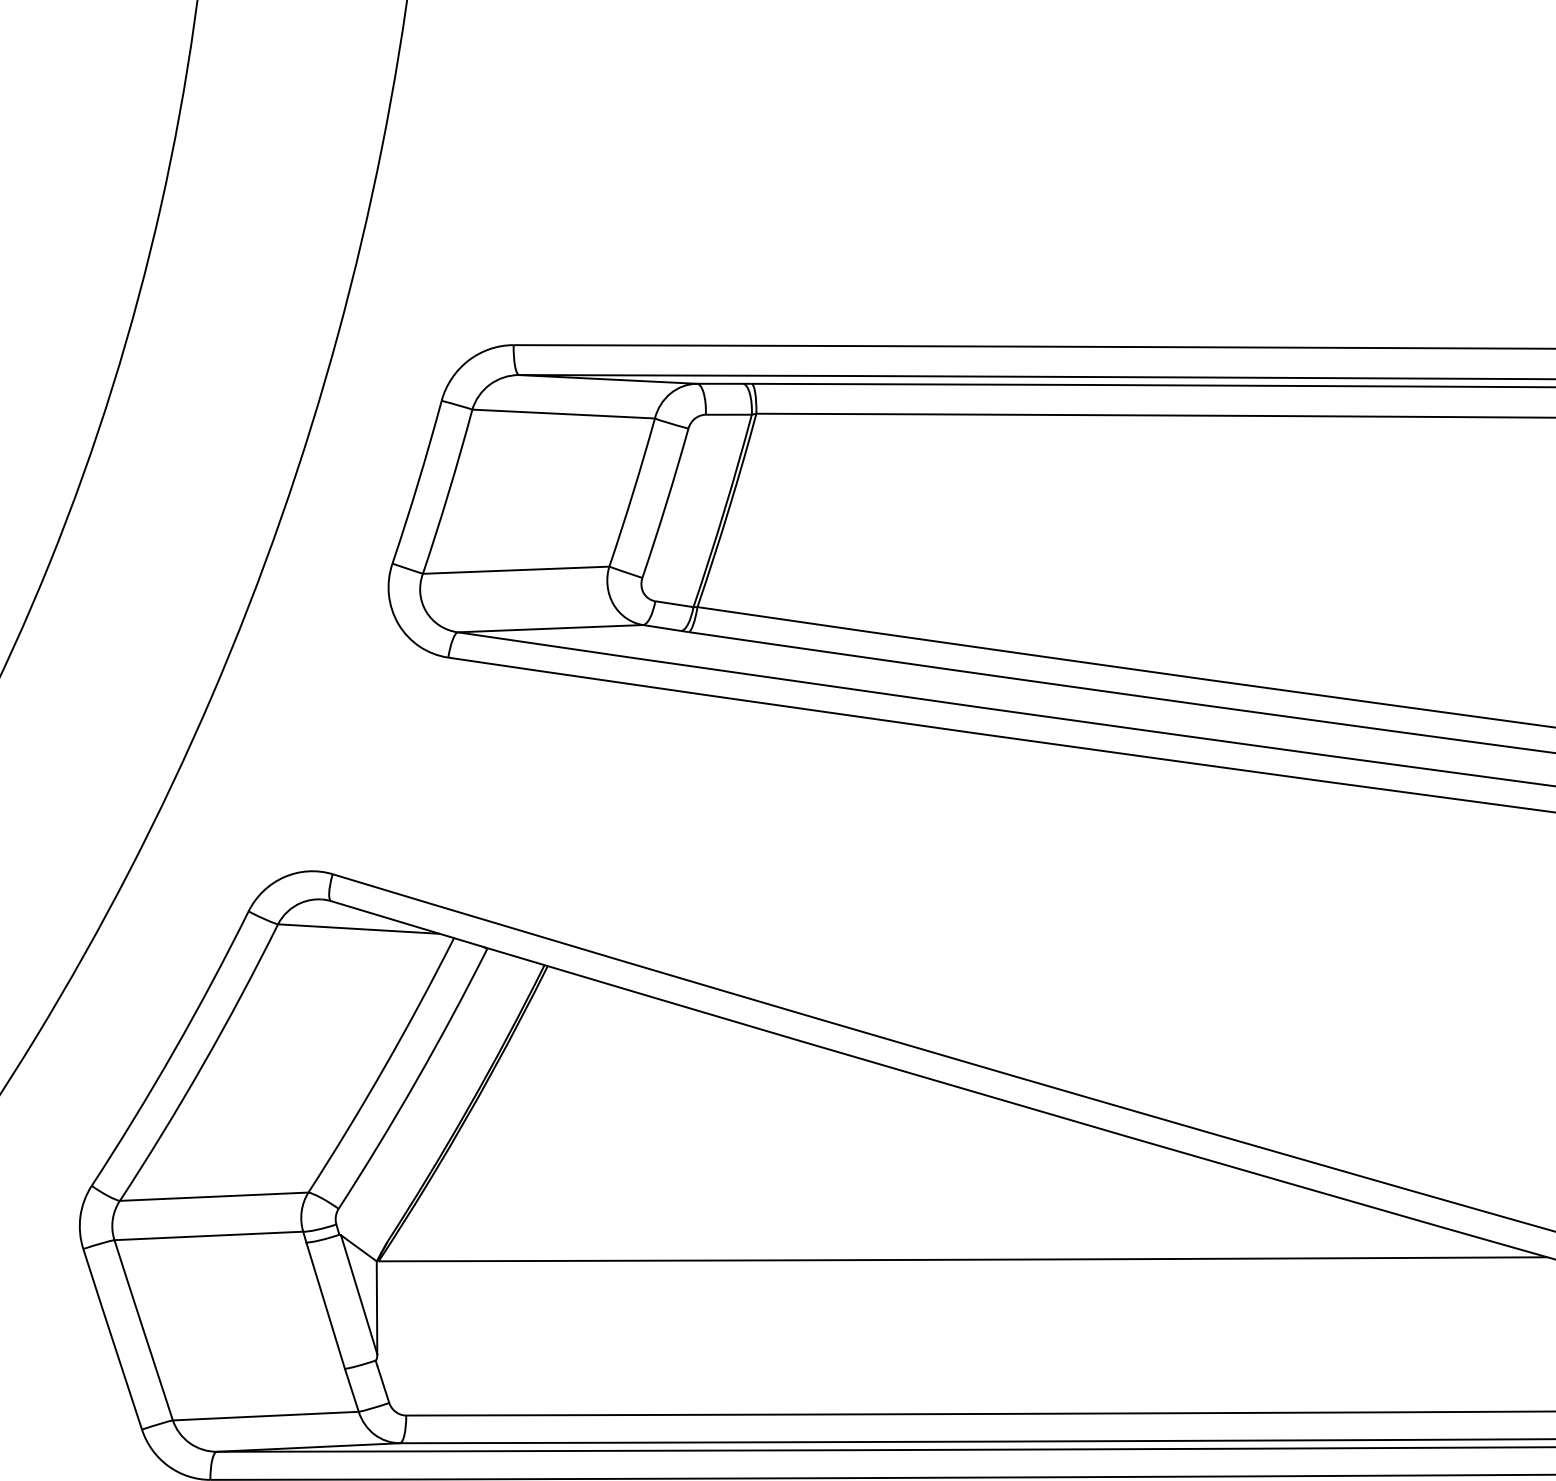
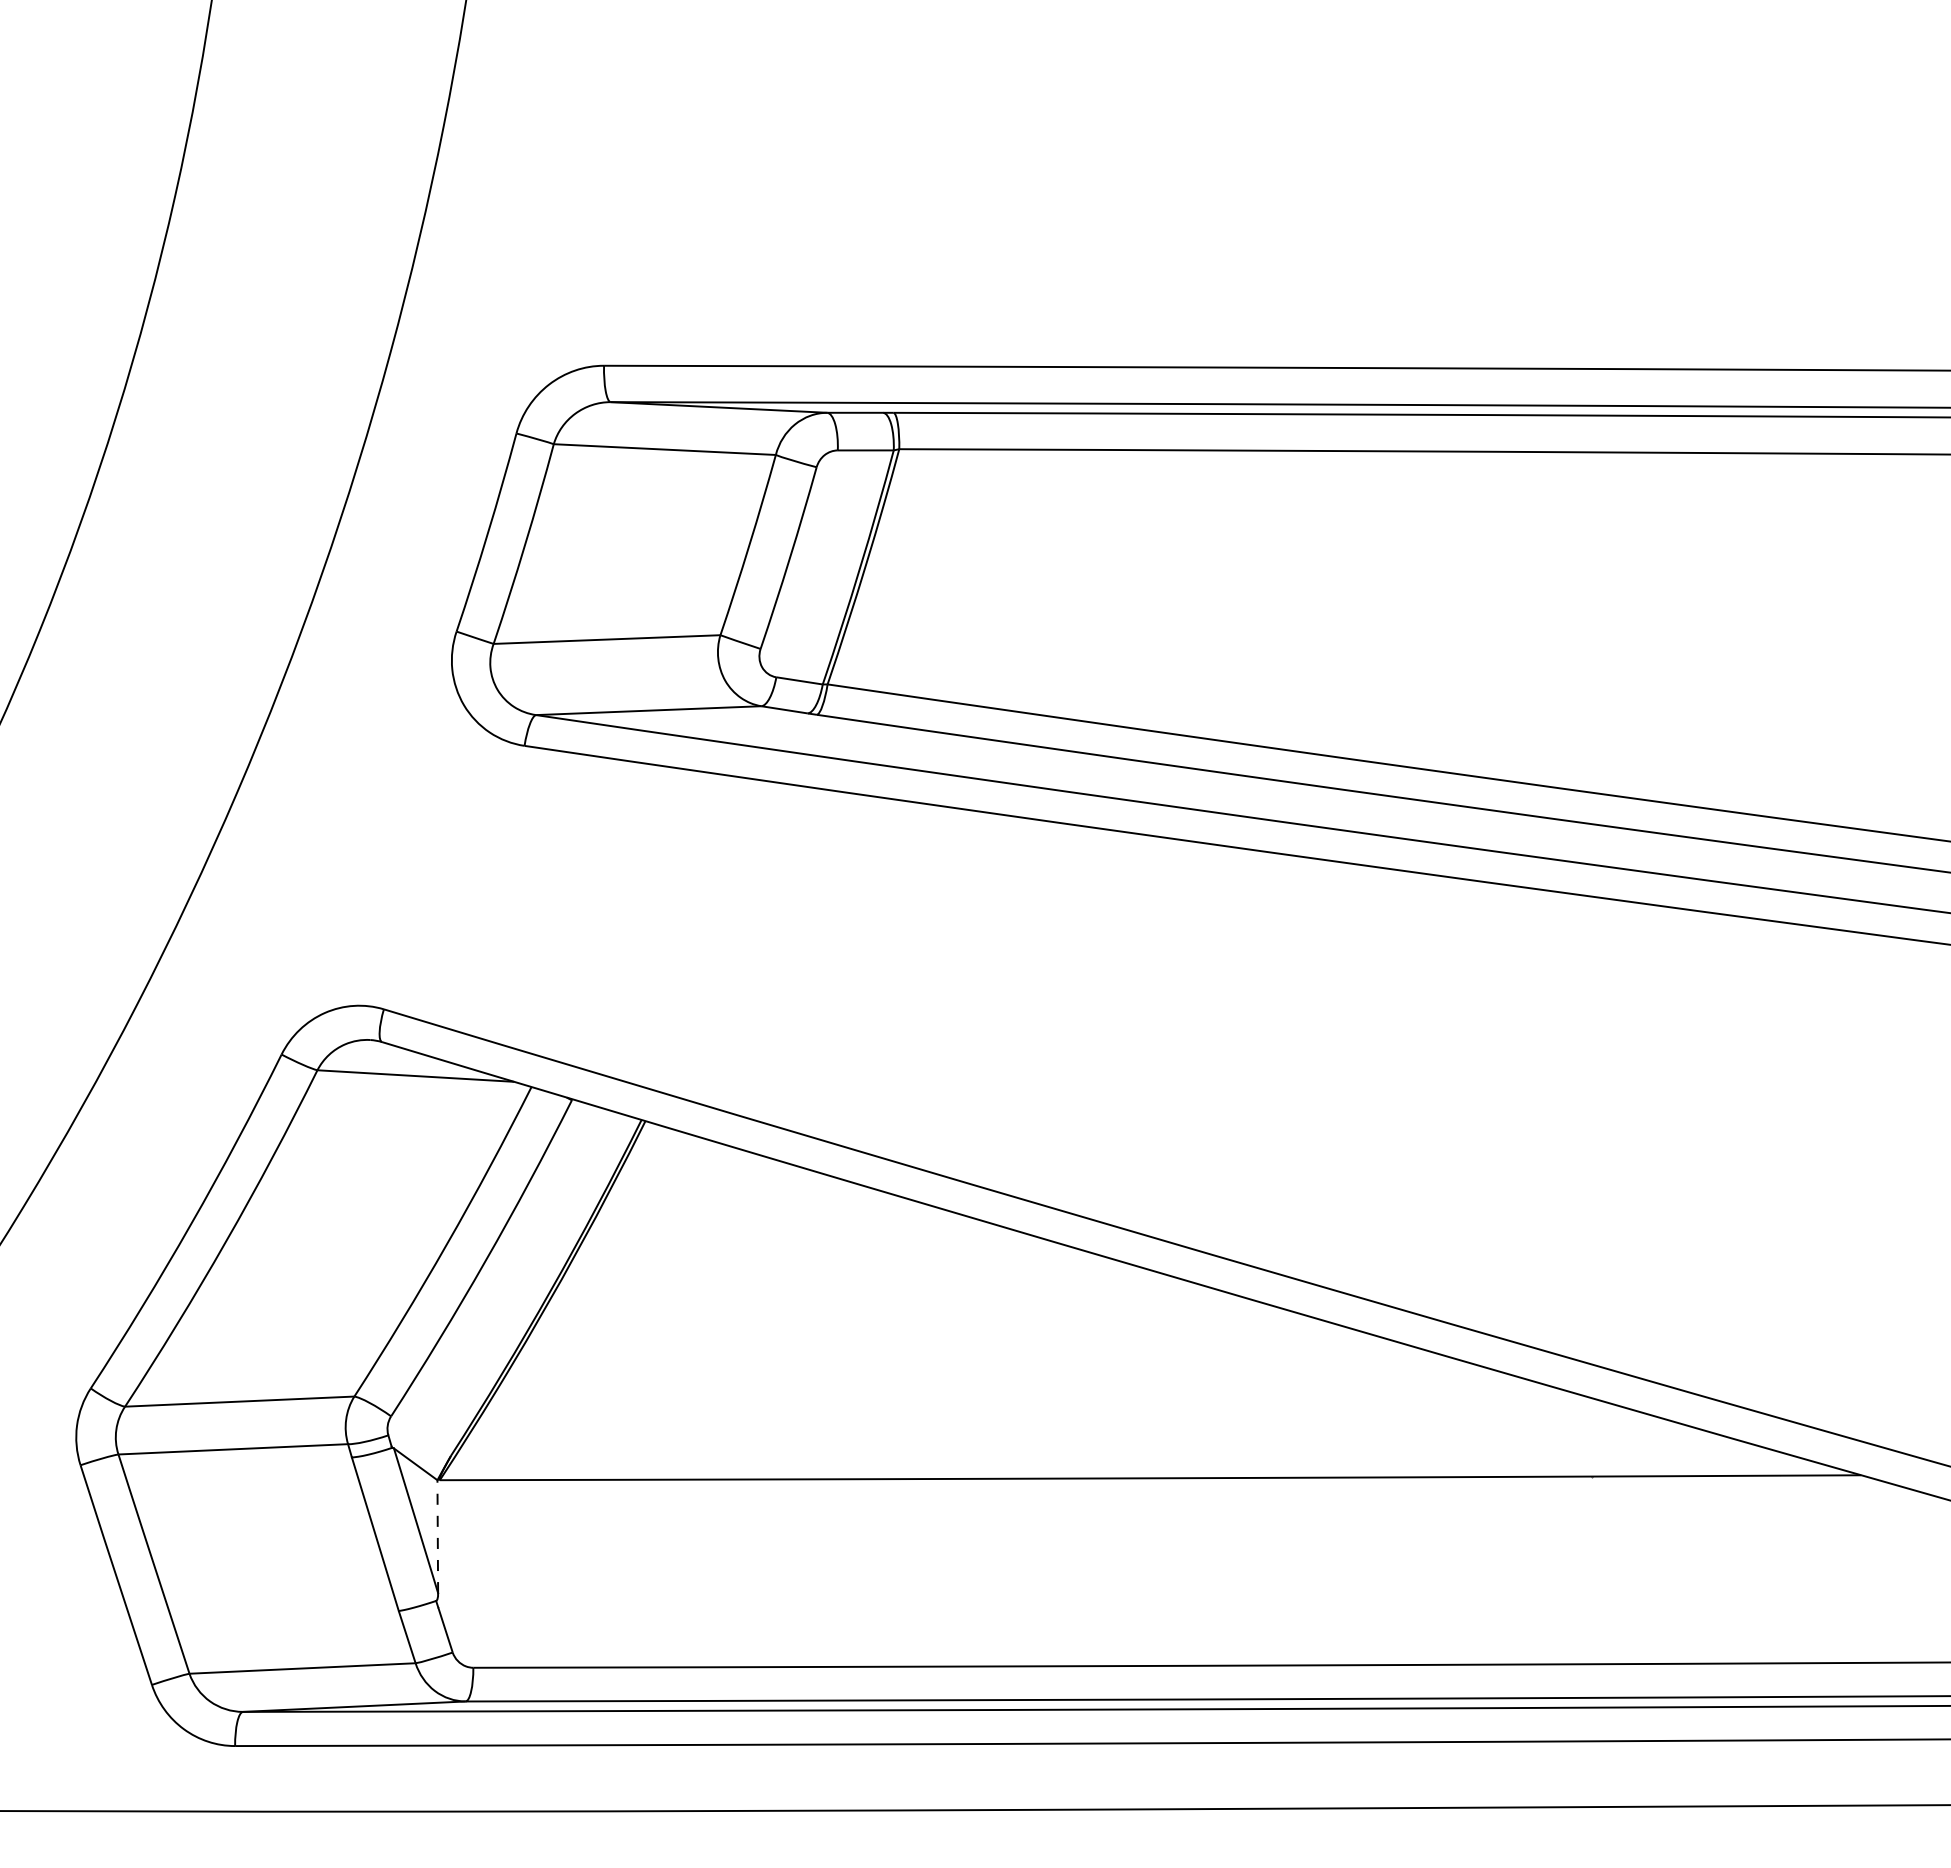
line: (376, 1307) -> (437, 1536), solid -> dashed

